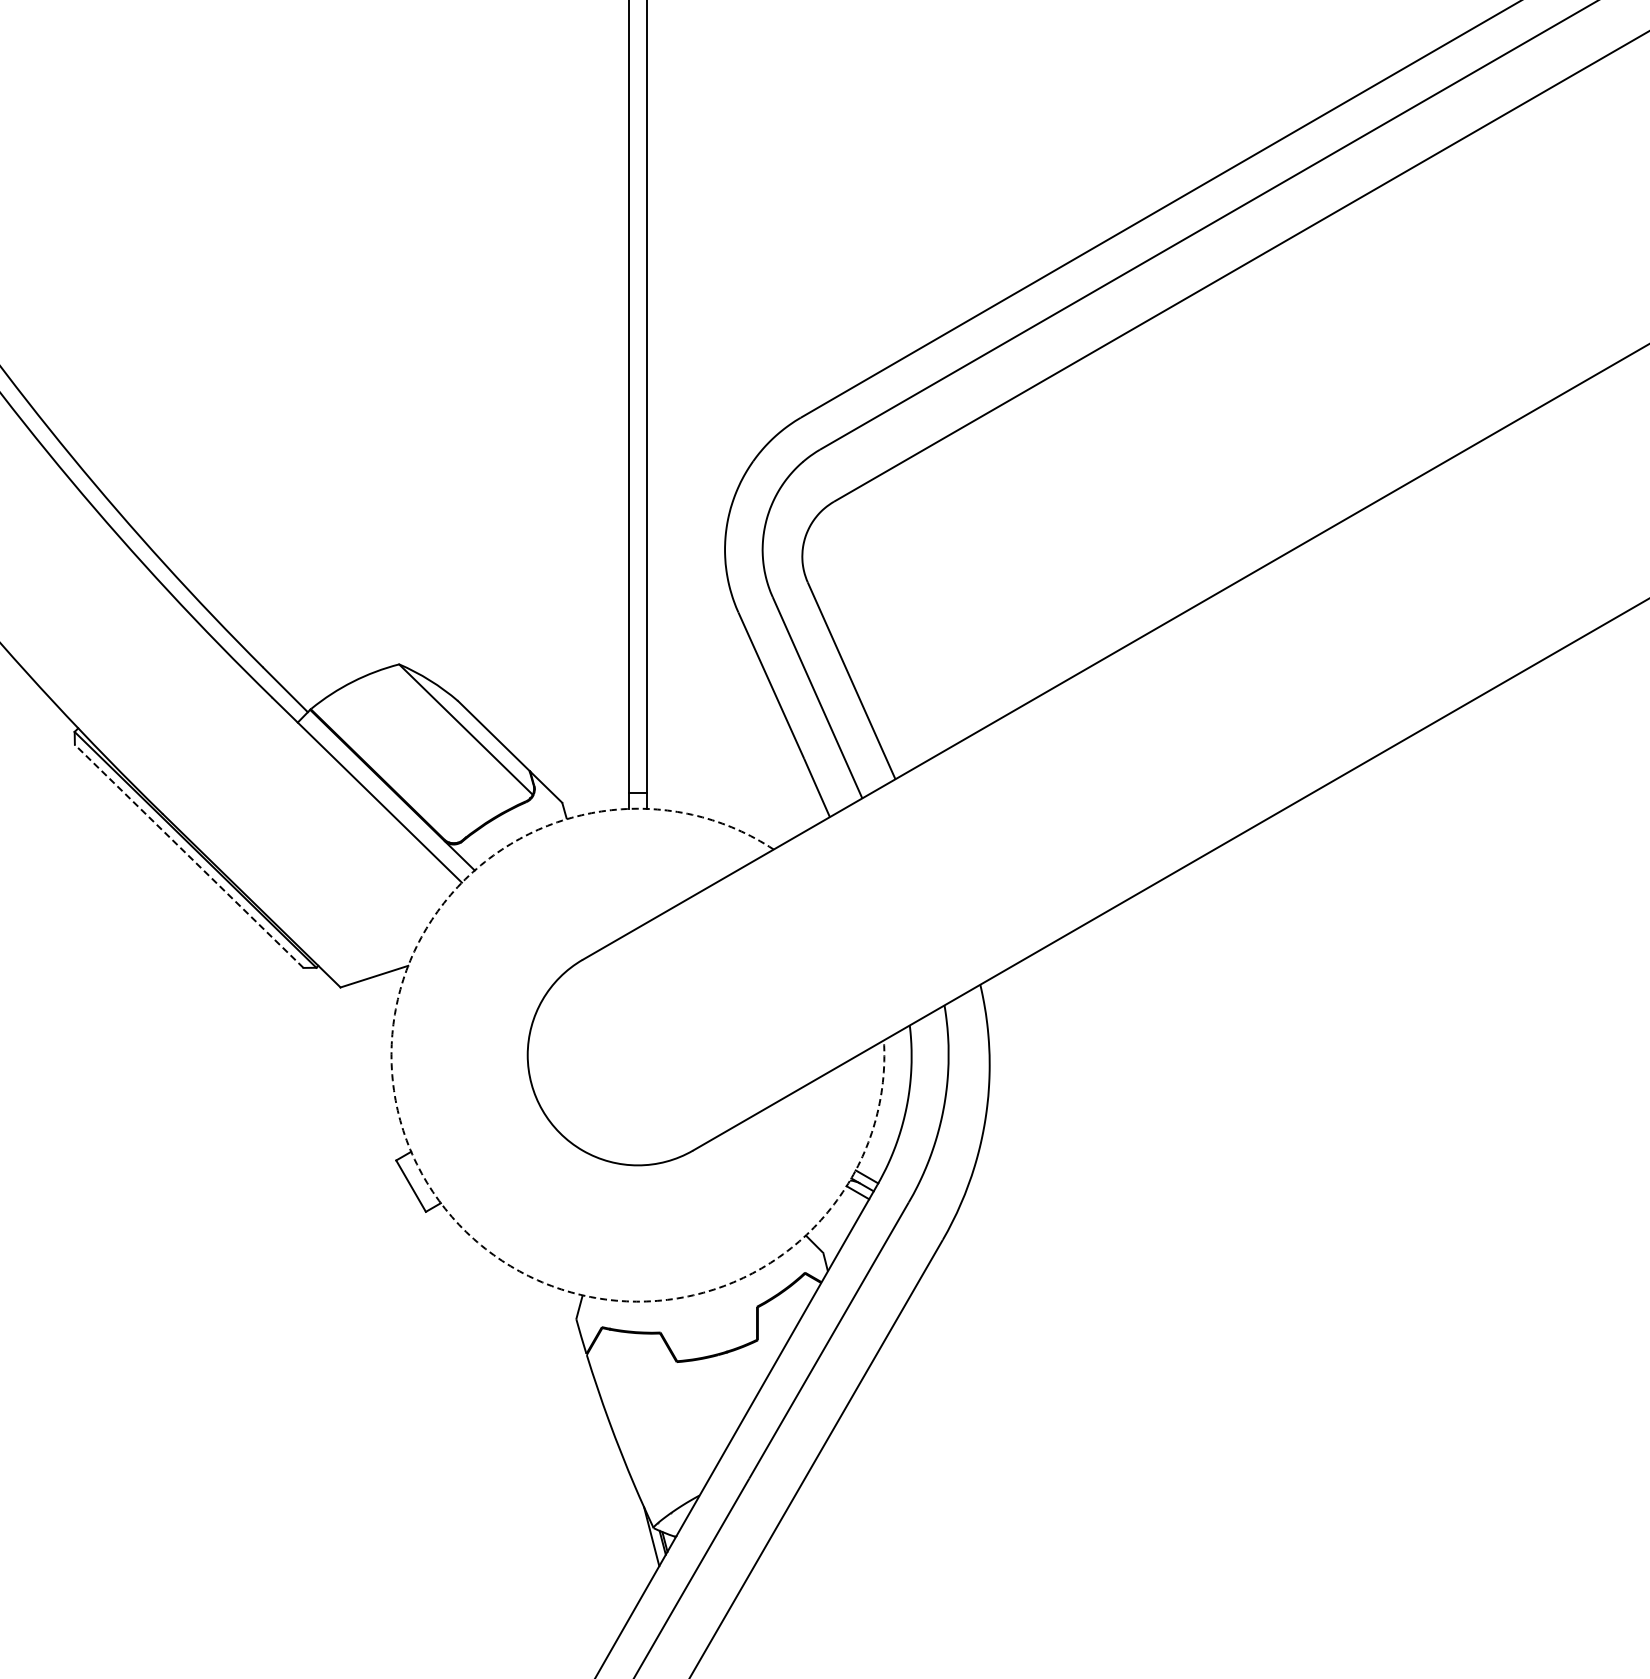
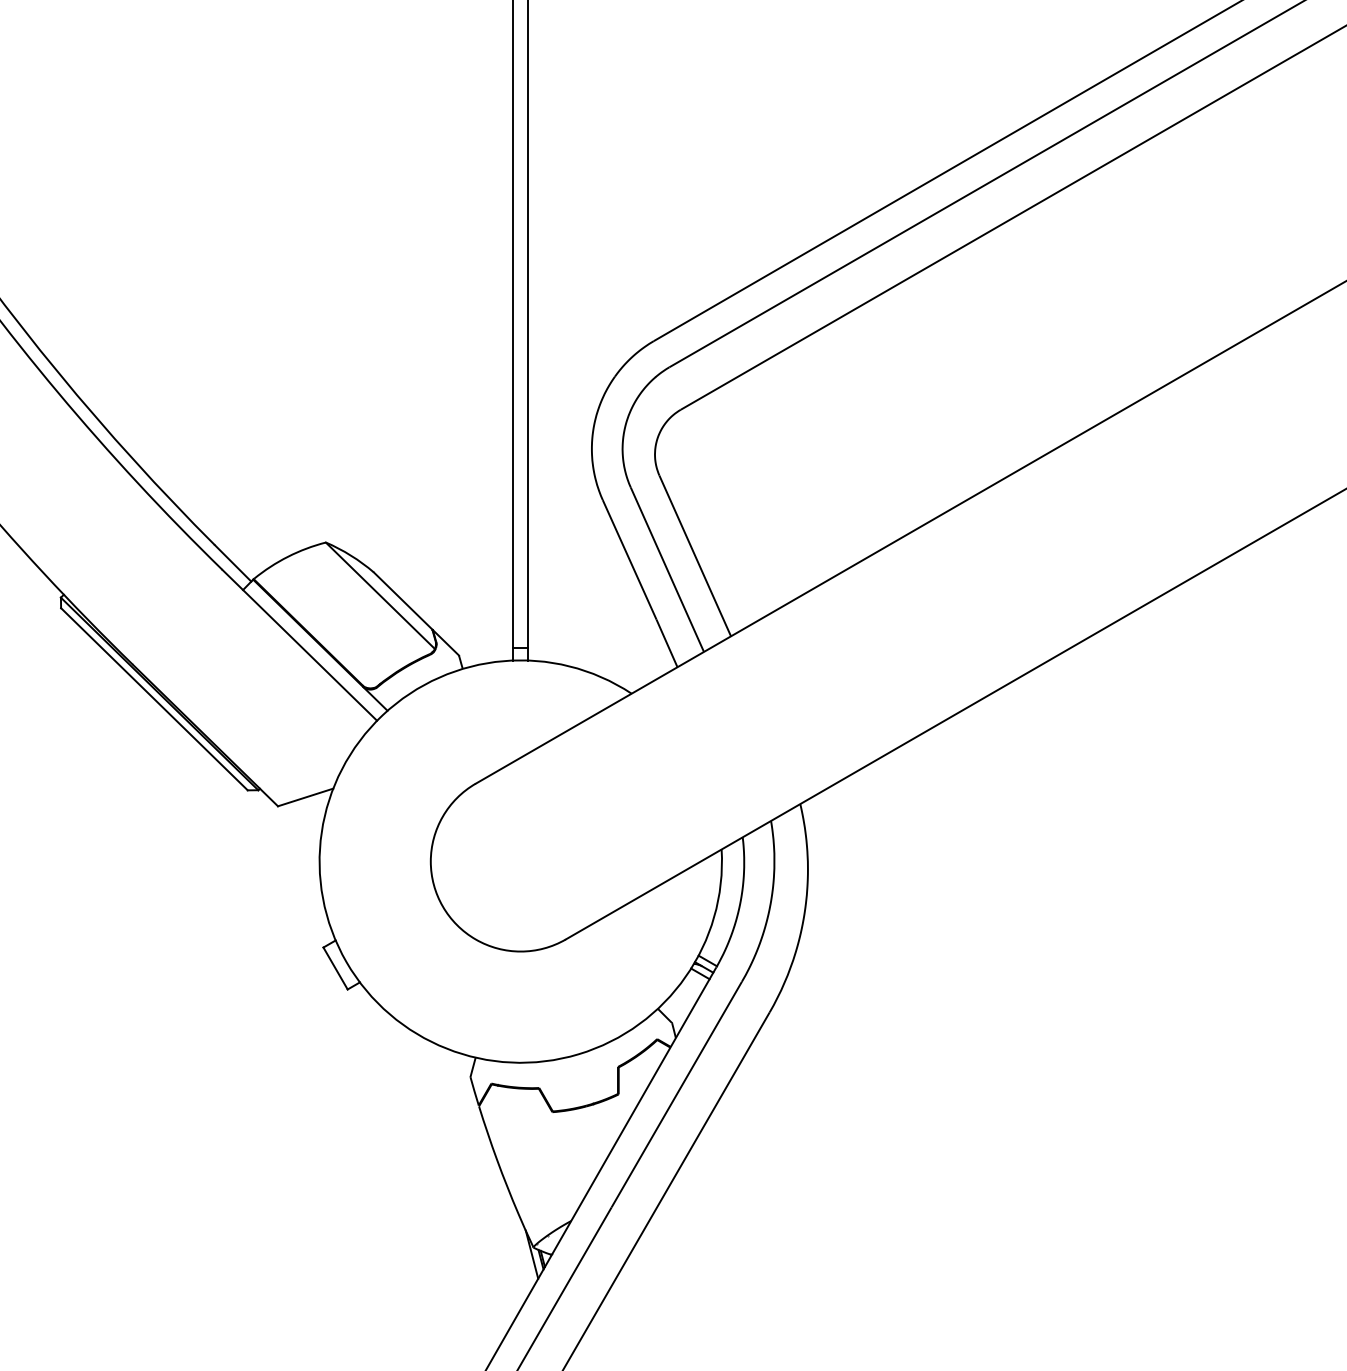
line: (189, 856) -> (154, 699), dashed -> solid
arc: (424, 1178) -> (346, 962), dashed -> solid

